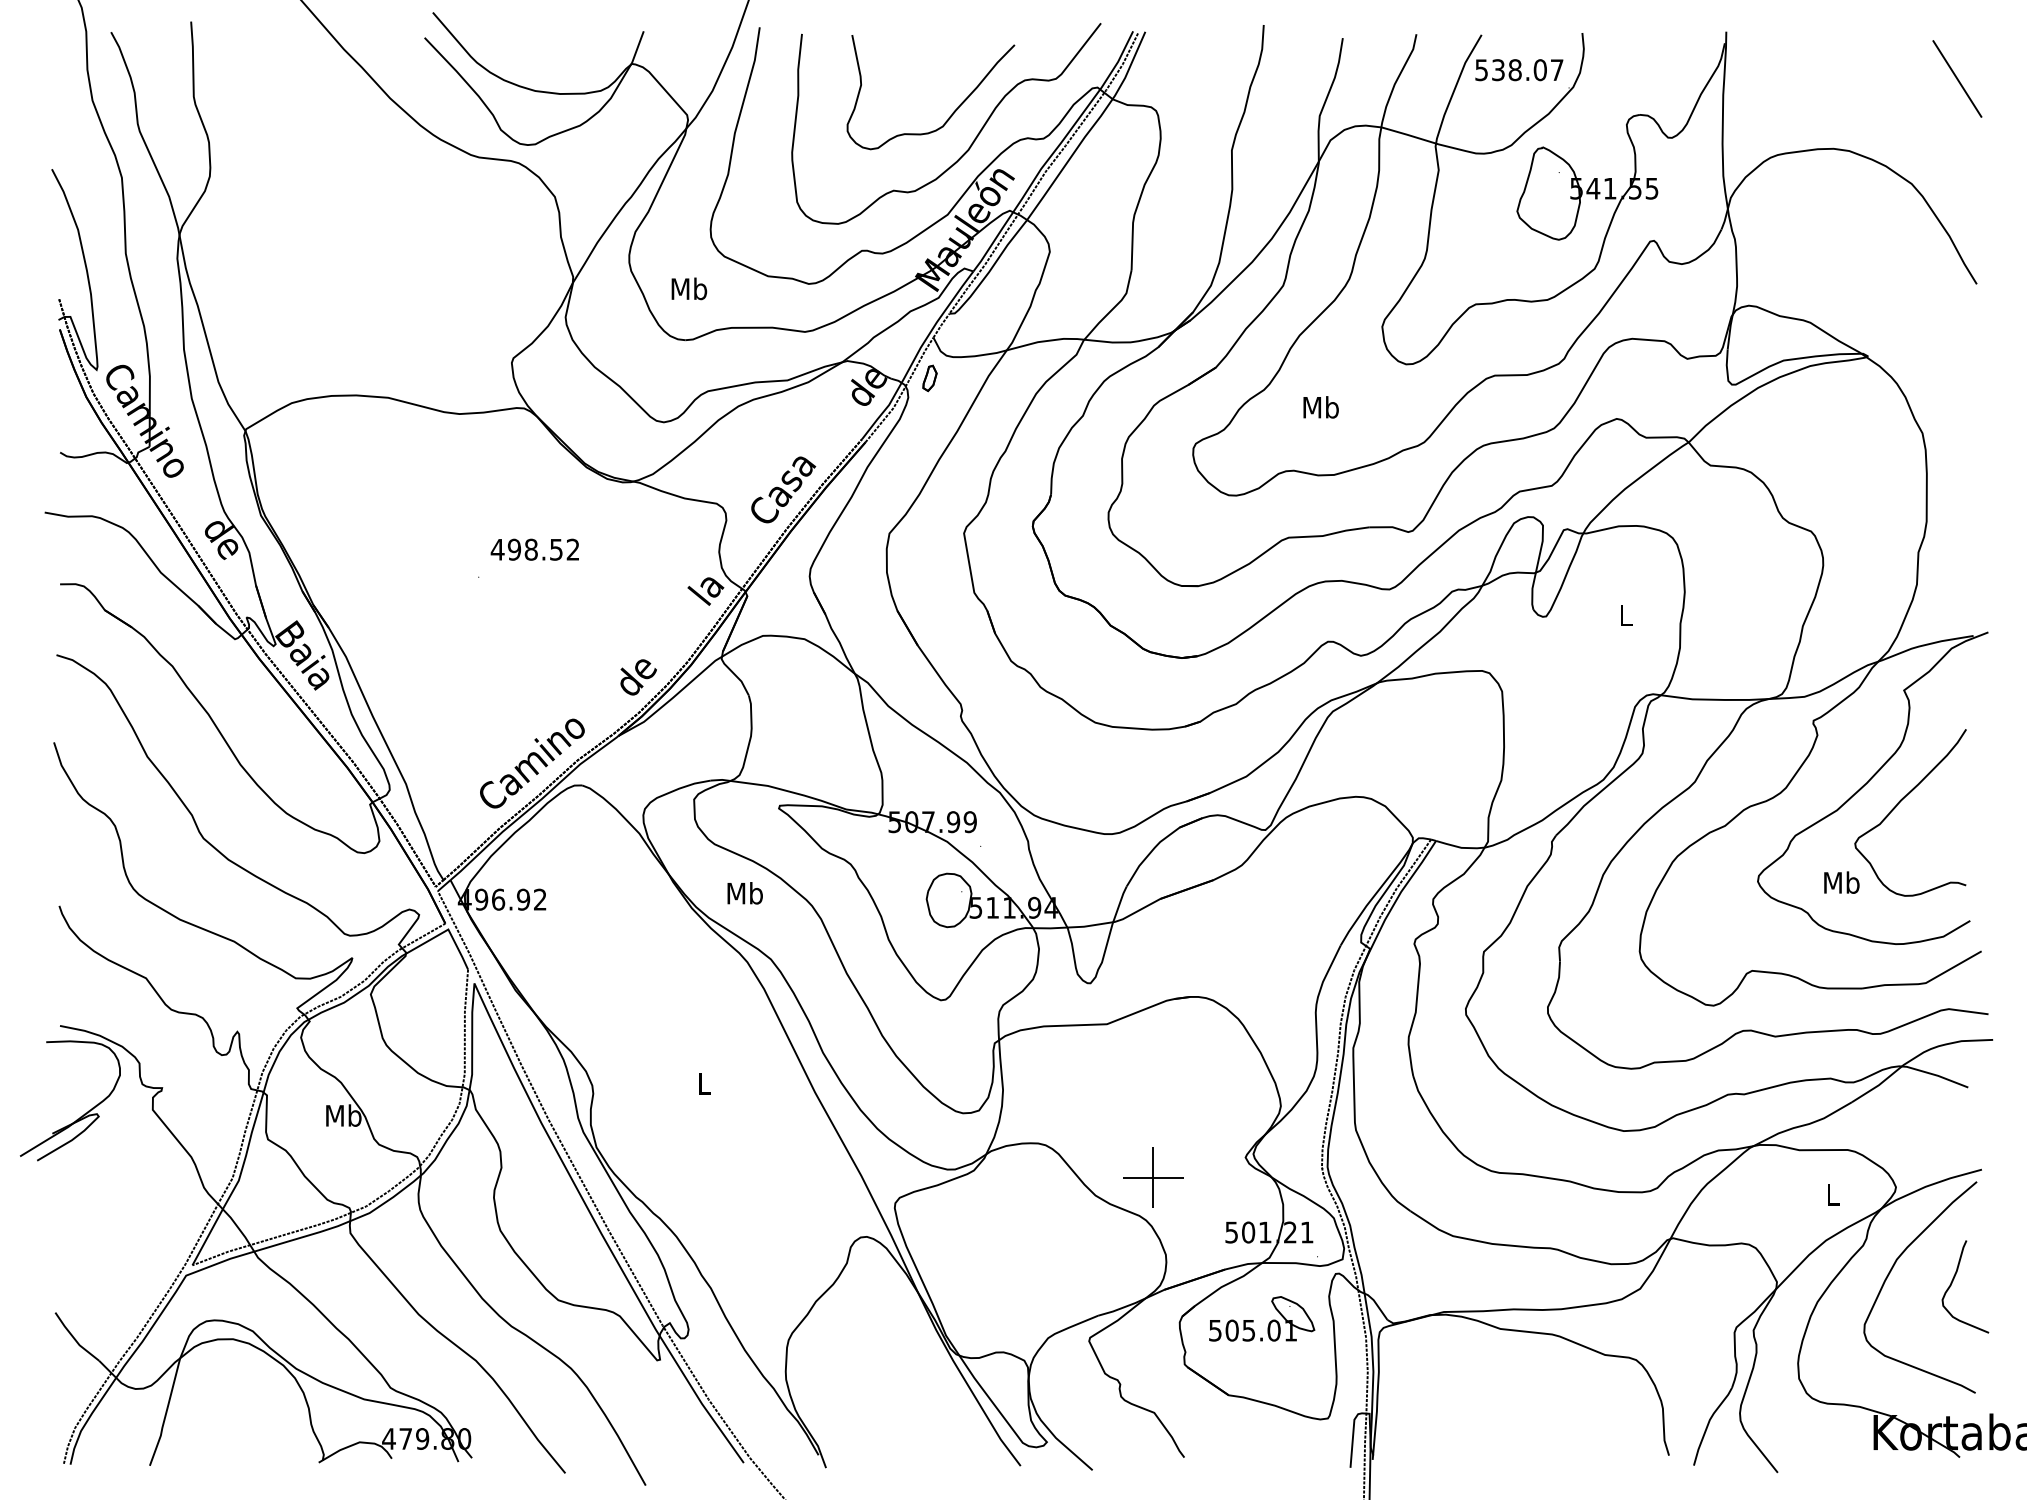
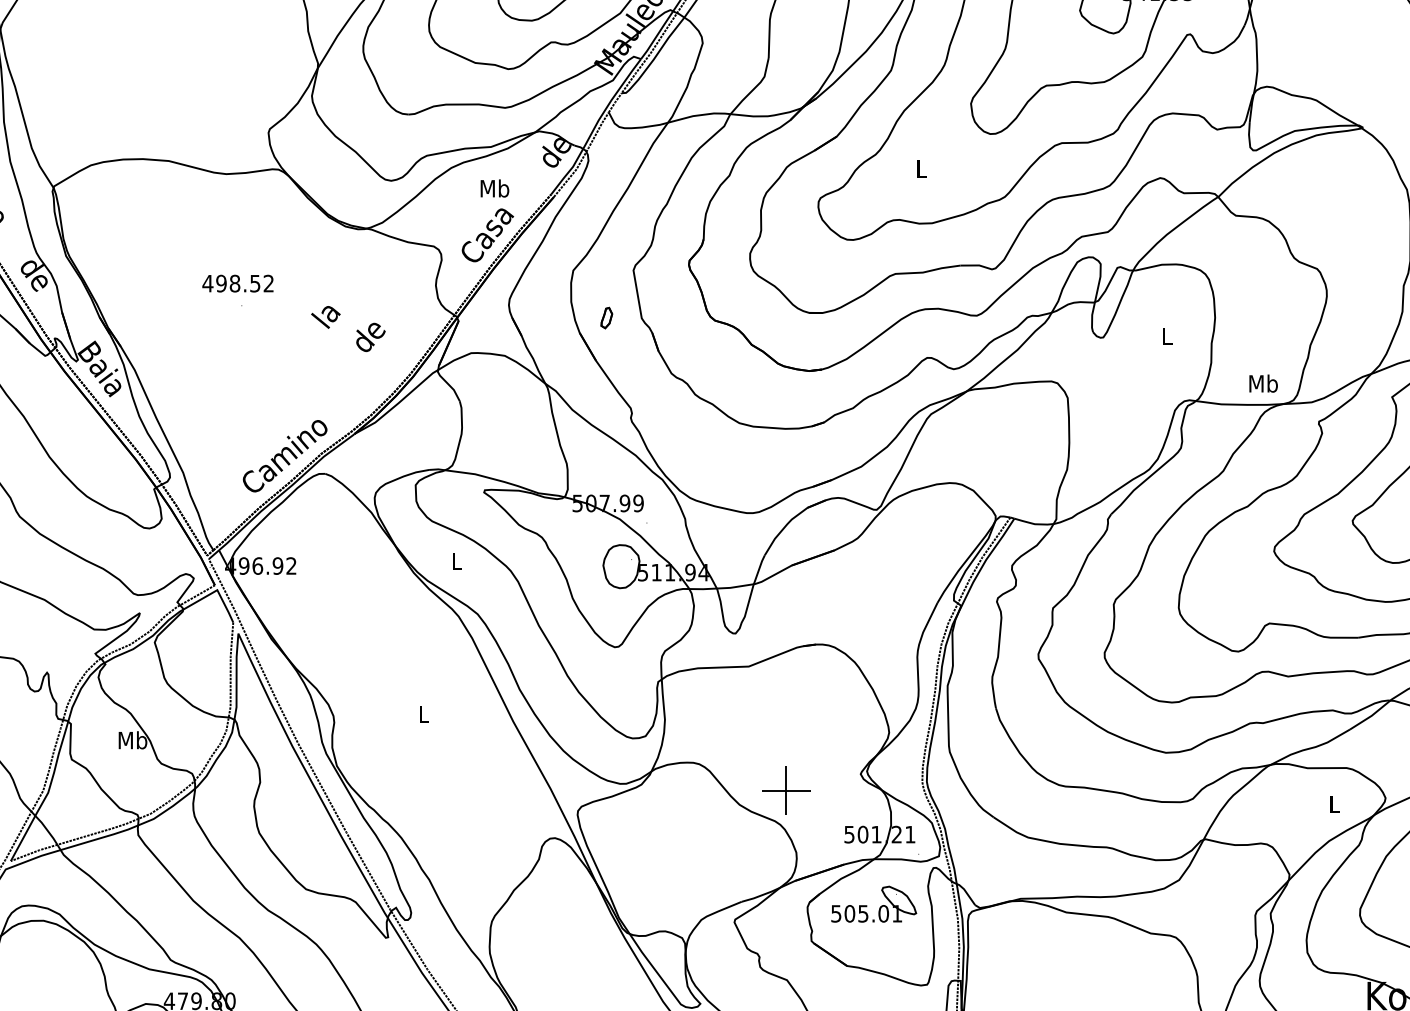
text: (689, 288) -> (495, 188), moved
part: (929, 378) -> (606, 318), moved
text: (1320, 407) -> (921, 168), Mb -> L
text: (534, 549) -> (237, 283), moved
text: (705, 591) -> (325, 317), moved
text: (638, 677) -> (370, 337), moved
text: (1841, 882) -> (1263, 383), moved
text: (744, 893) -> (456, 561), Mb -> L

